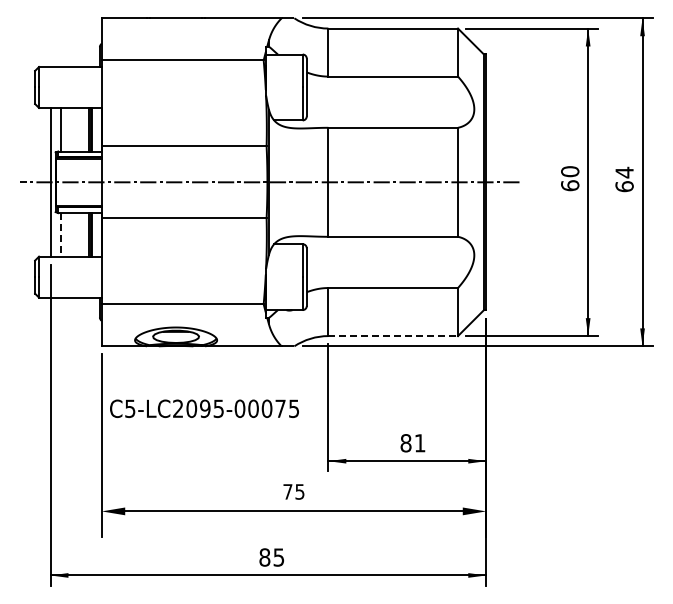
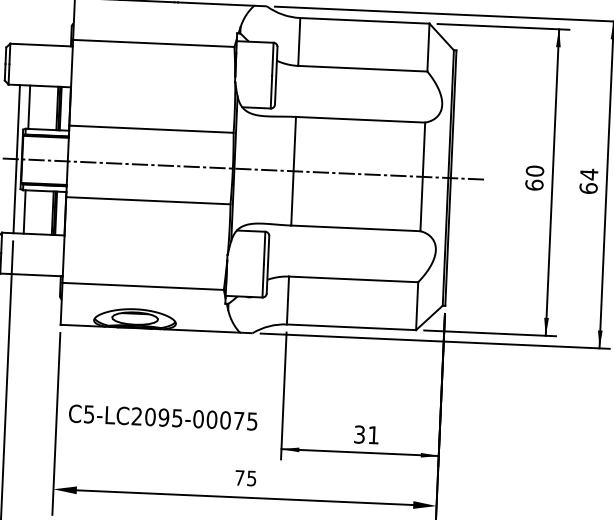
line: (60, 234) -> (24, 211), dashed -> solid
line: (393, 336) -> (351, 327), dashed -> solid
text: (204, 408) -> (163, 417), moved
text: (405, 443) -> (359, 434), 81 -> 31

